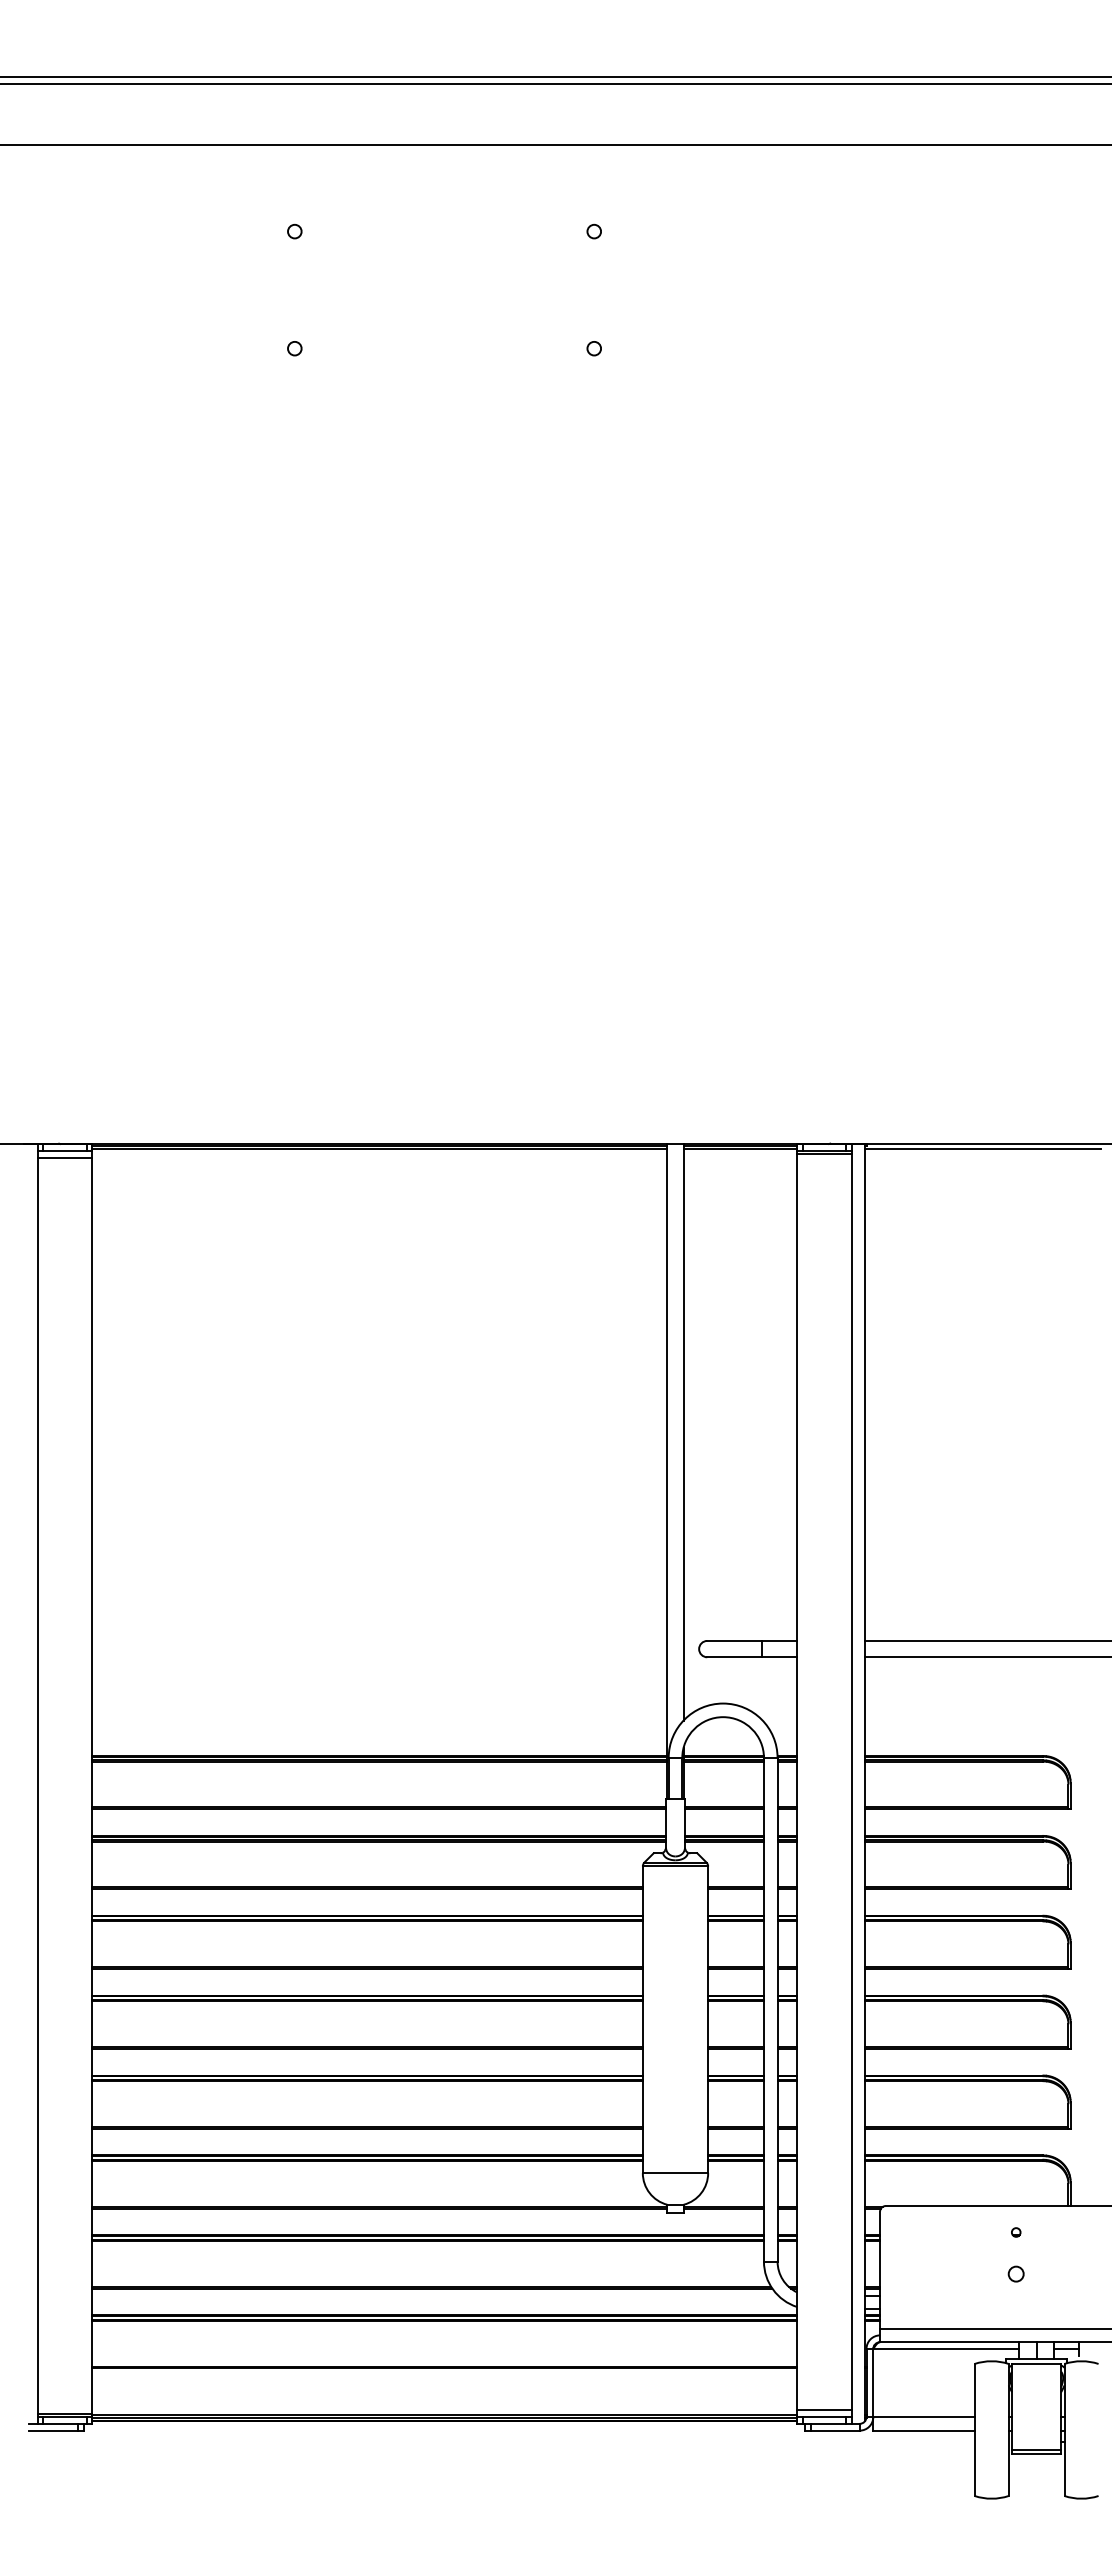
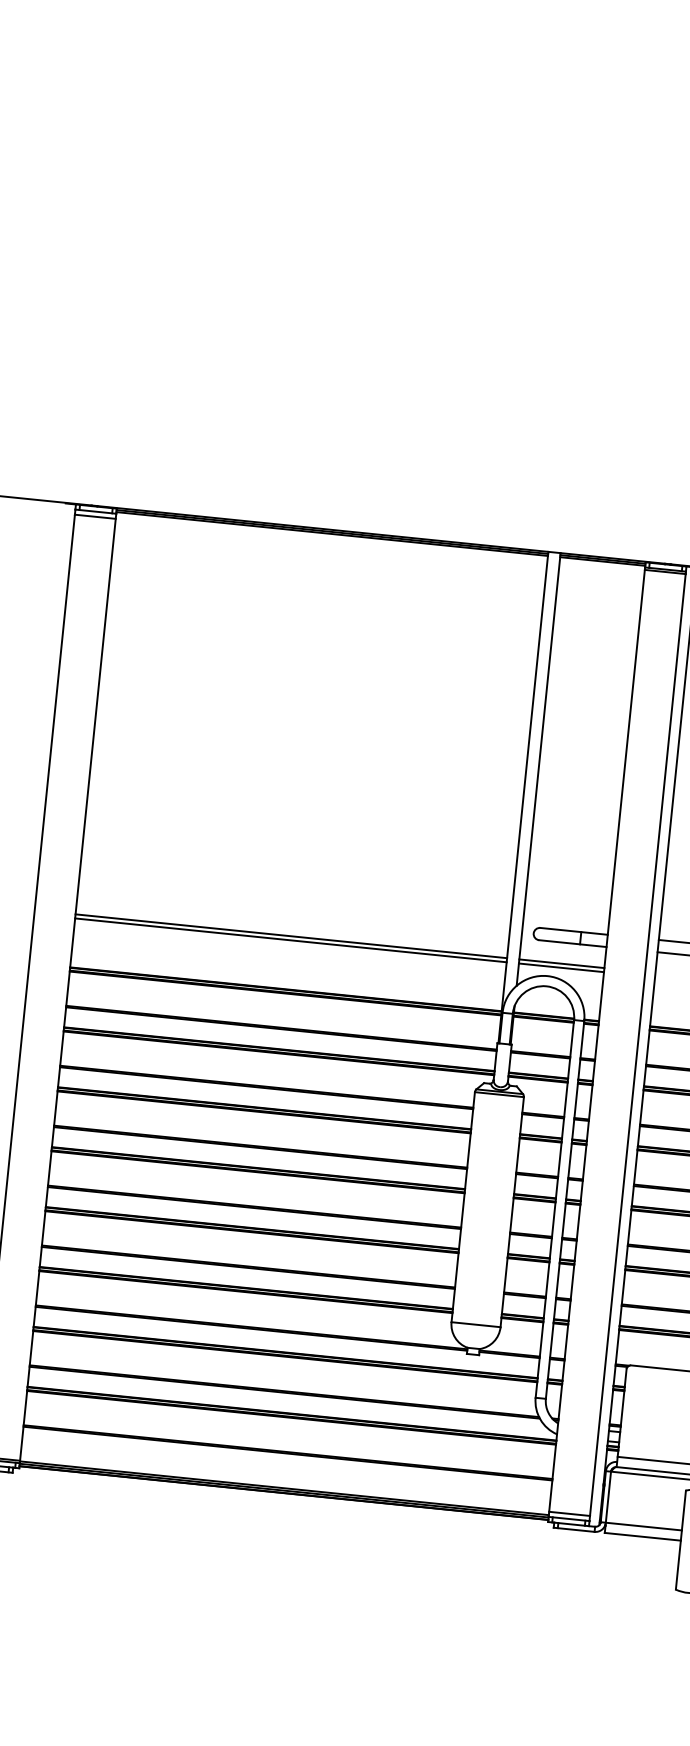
line: (379, 1685) -> (291, 936), added
line: (740, 1685) -> (561, 963), added
line: (379, 1690) -> (290, 940), added
line: (740, 1690) -> (561, 967), added

